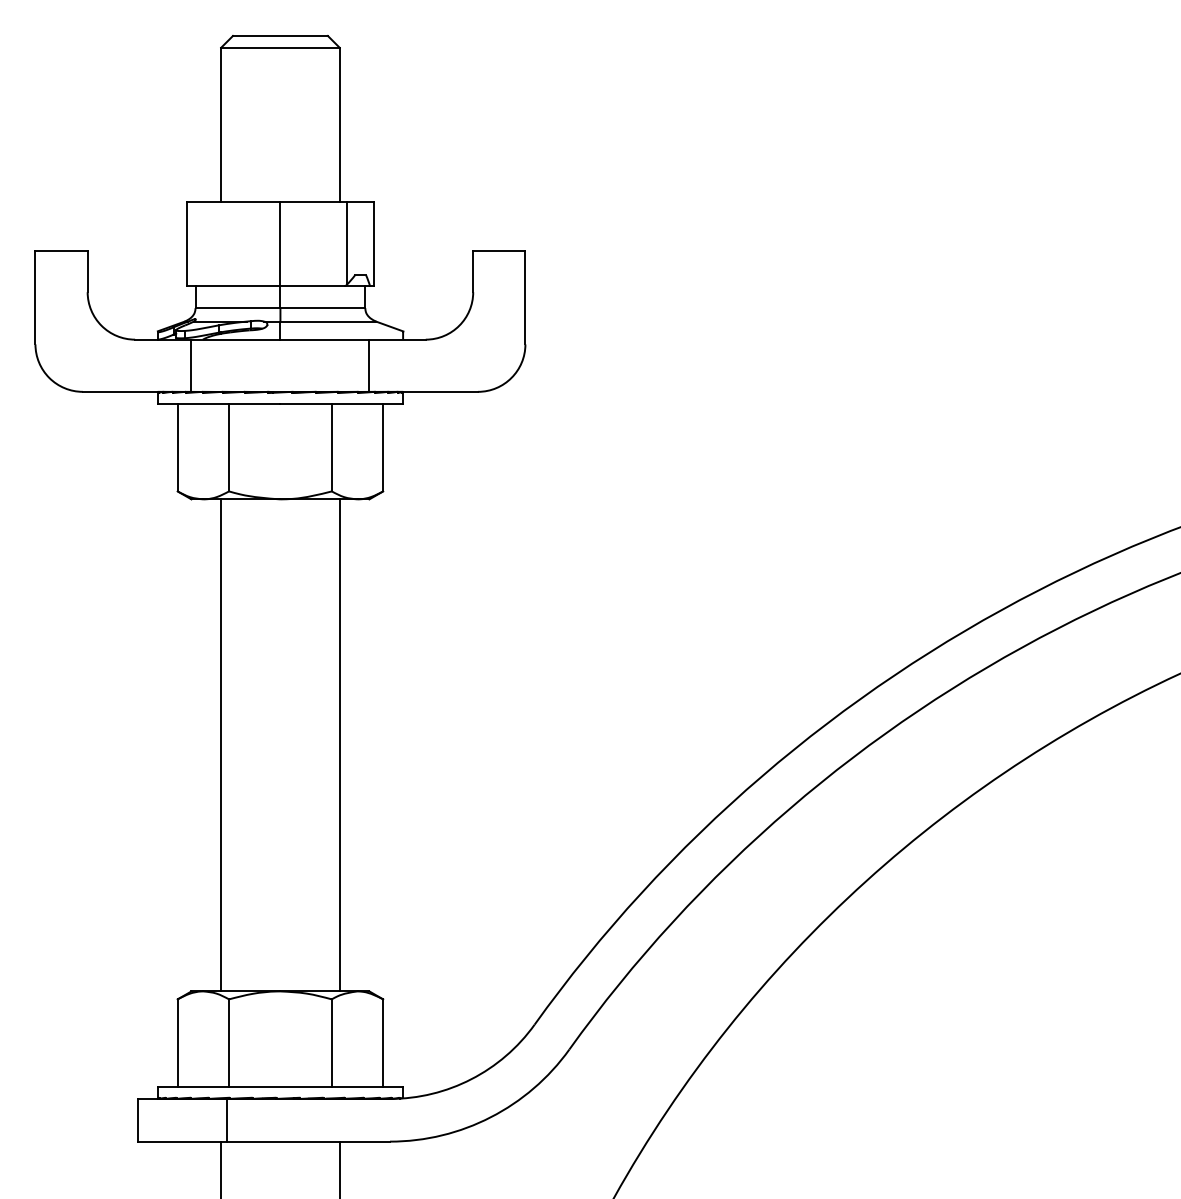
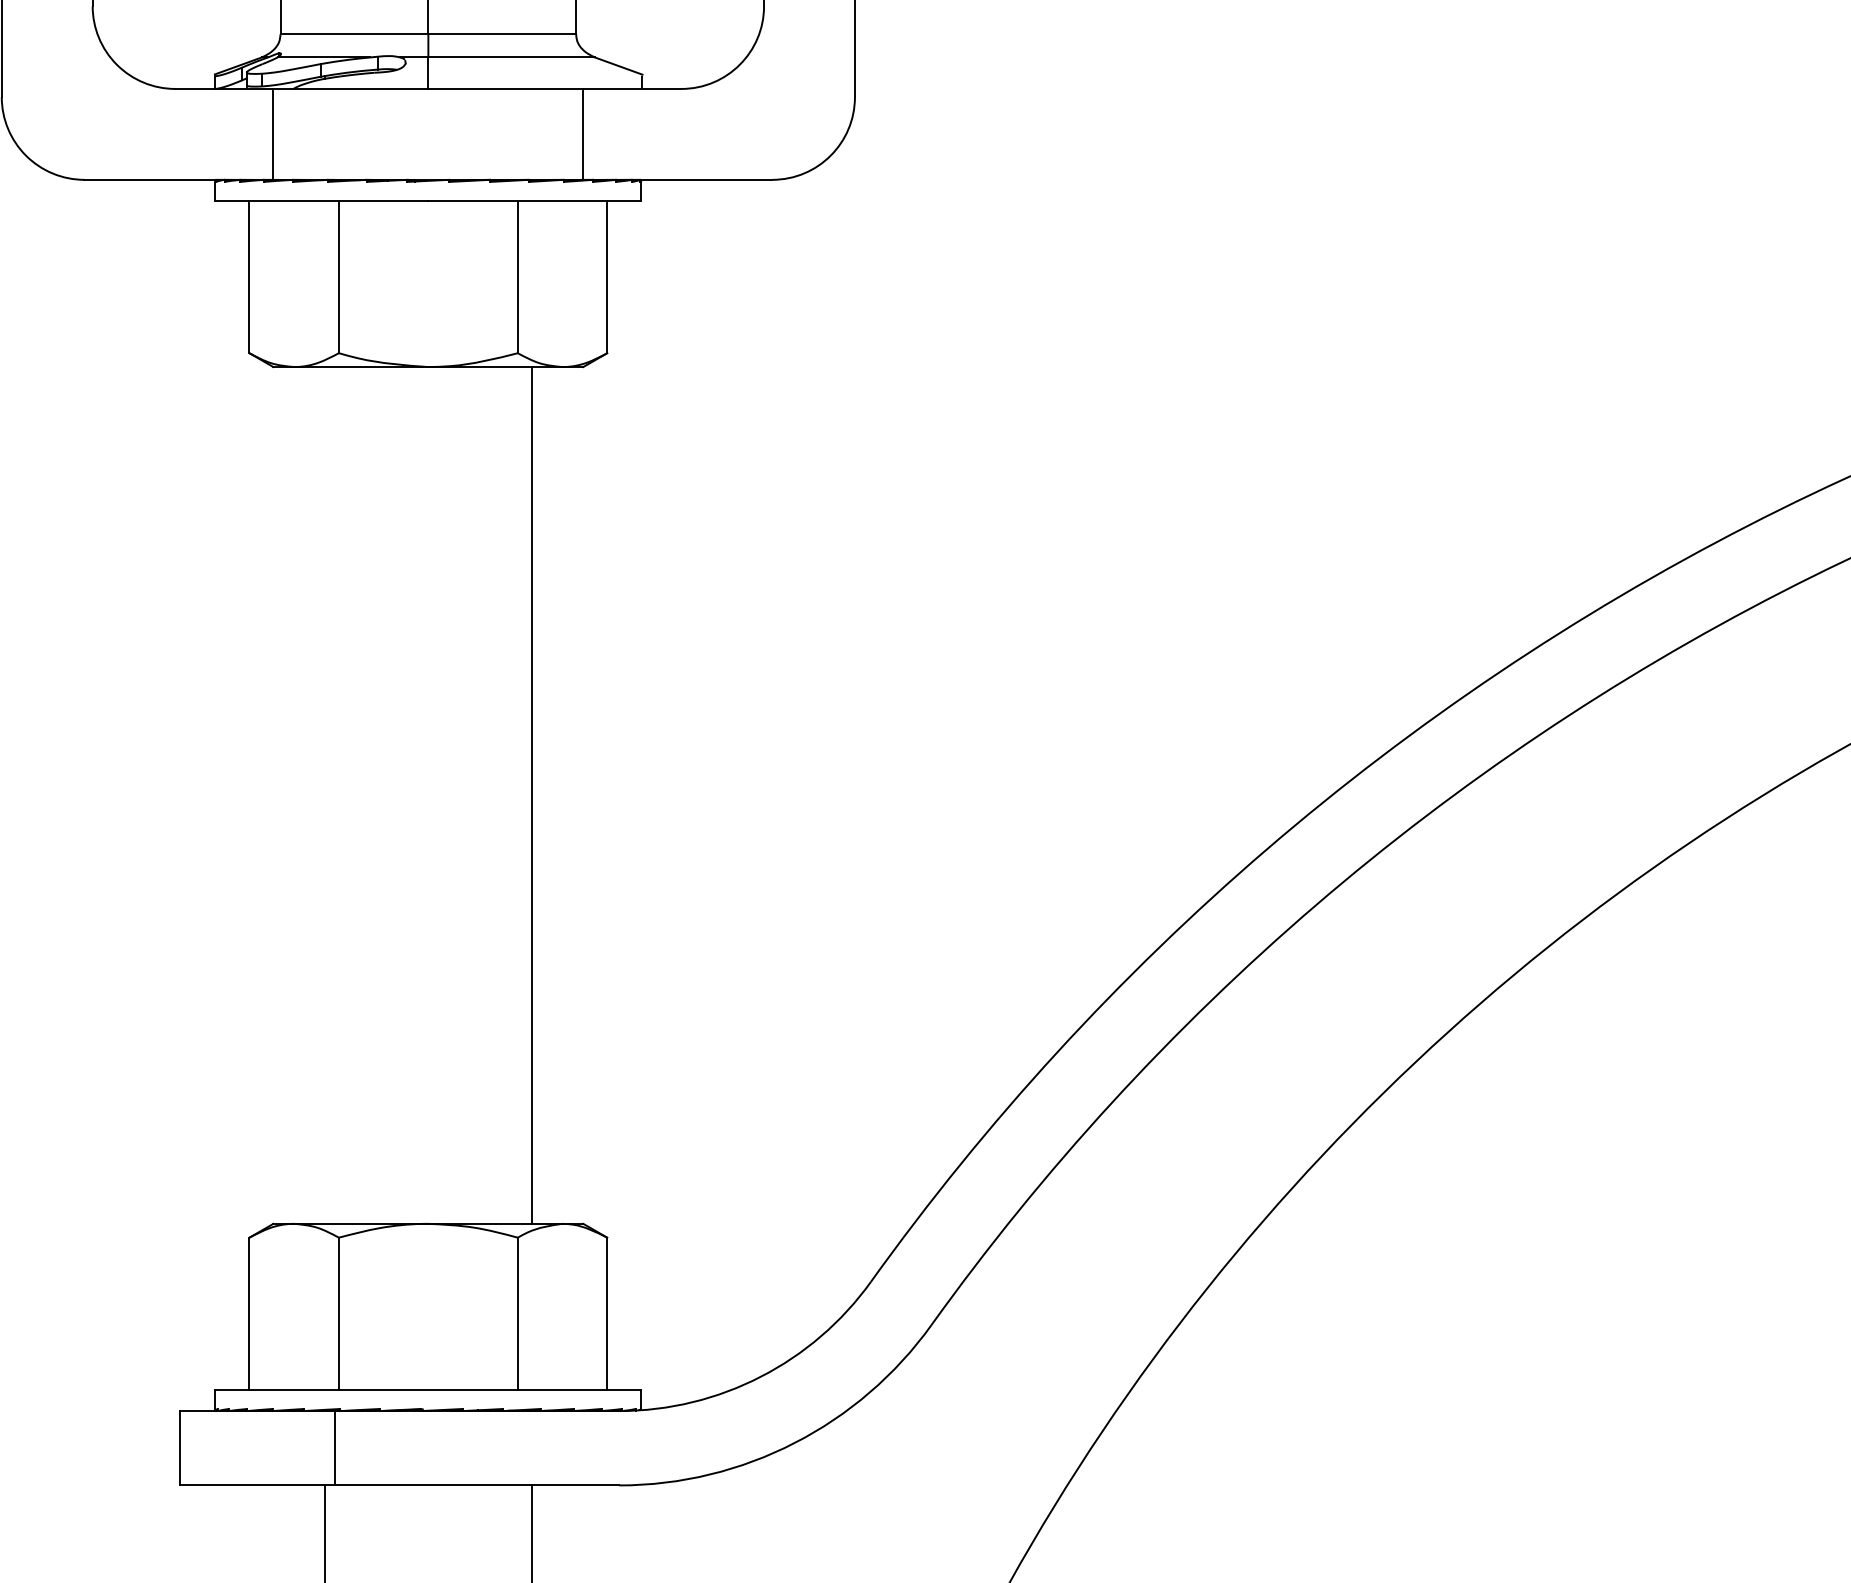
line: (221, 745) -> (325, 795), removed

